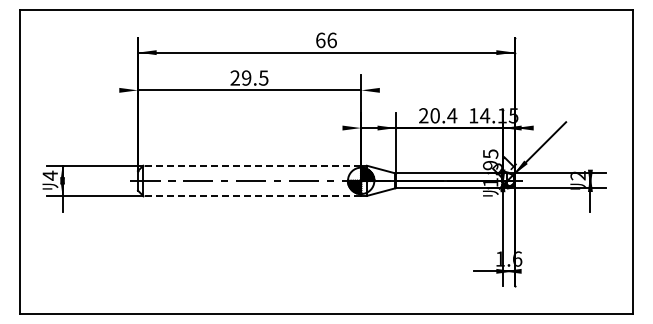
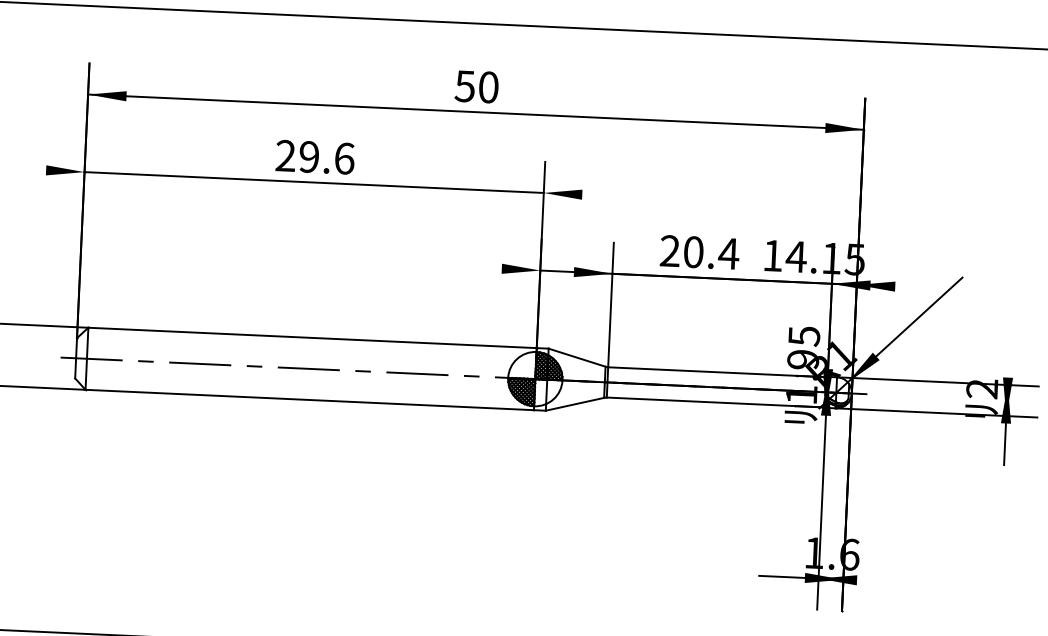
text: (325, 40) -> (475, 87), 66 -> 50
text: (263, 77) -> (344, 157), 29.5 -> 29.6
line: (252, 165) -> (313, 337), dashed -> solid
line: (252, 195) -> (310, 399), dashed -> solid

